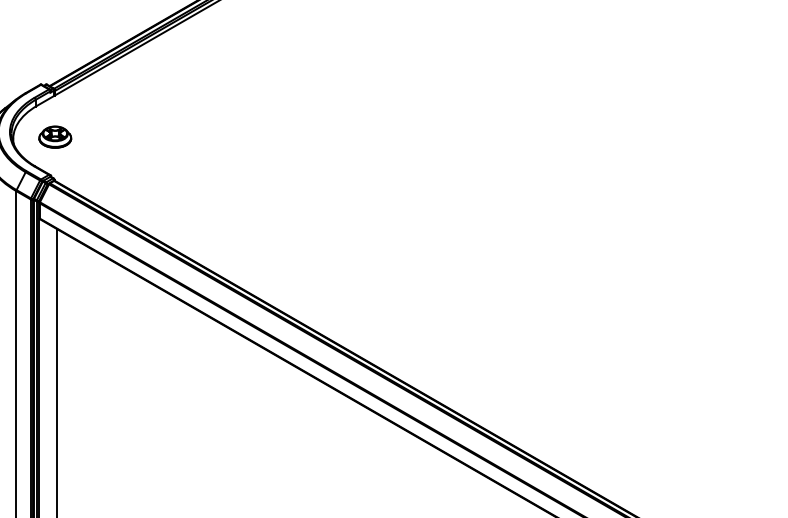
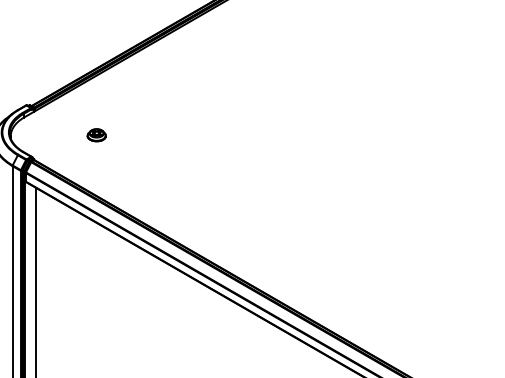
part: (54, 137) -> (96, 135), moved

